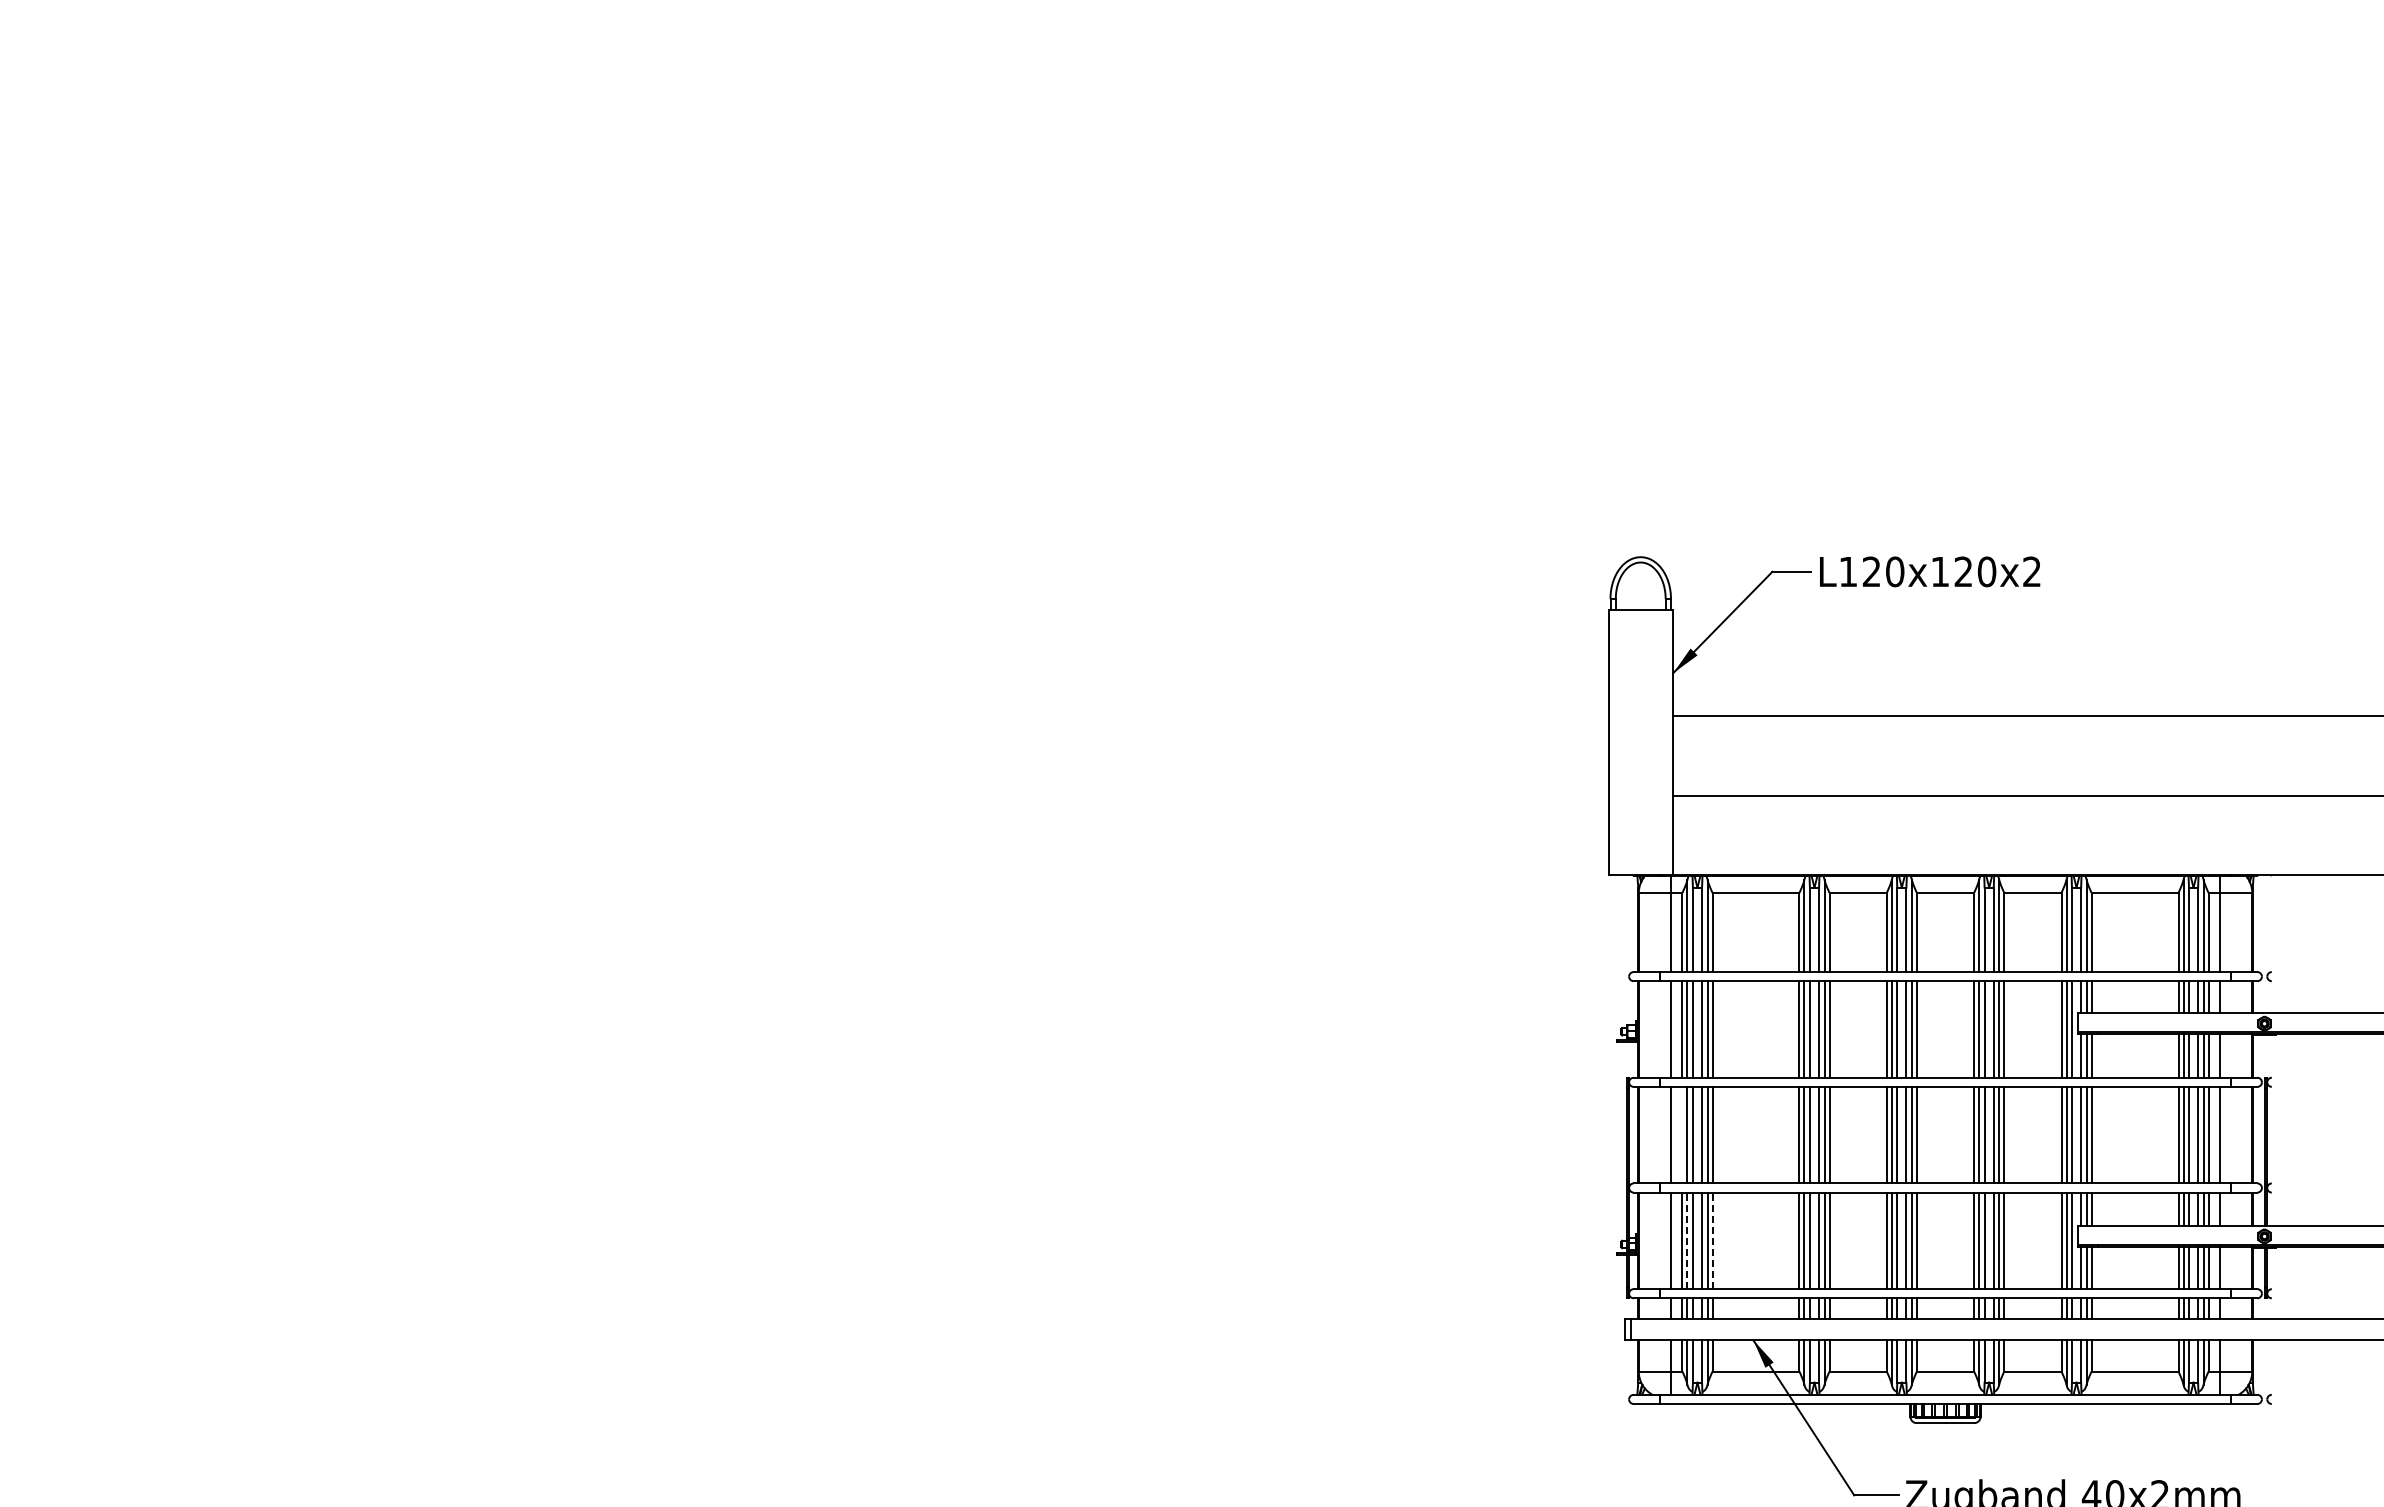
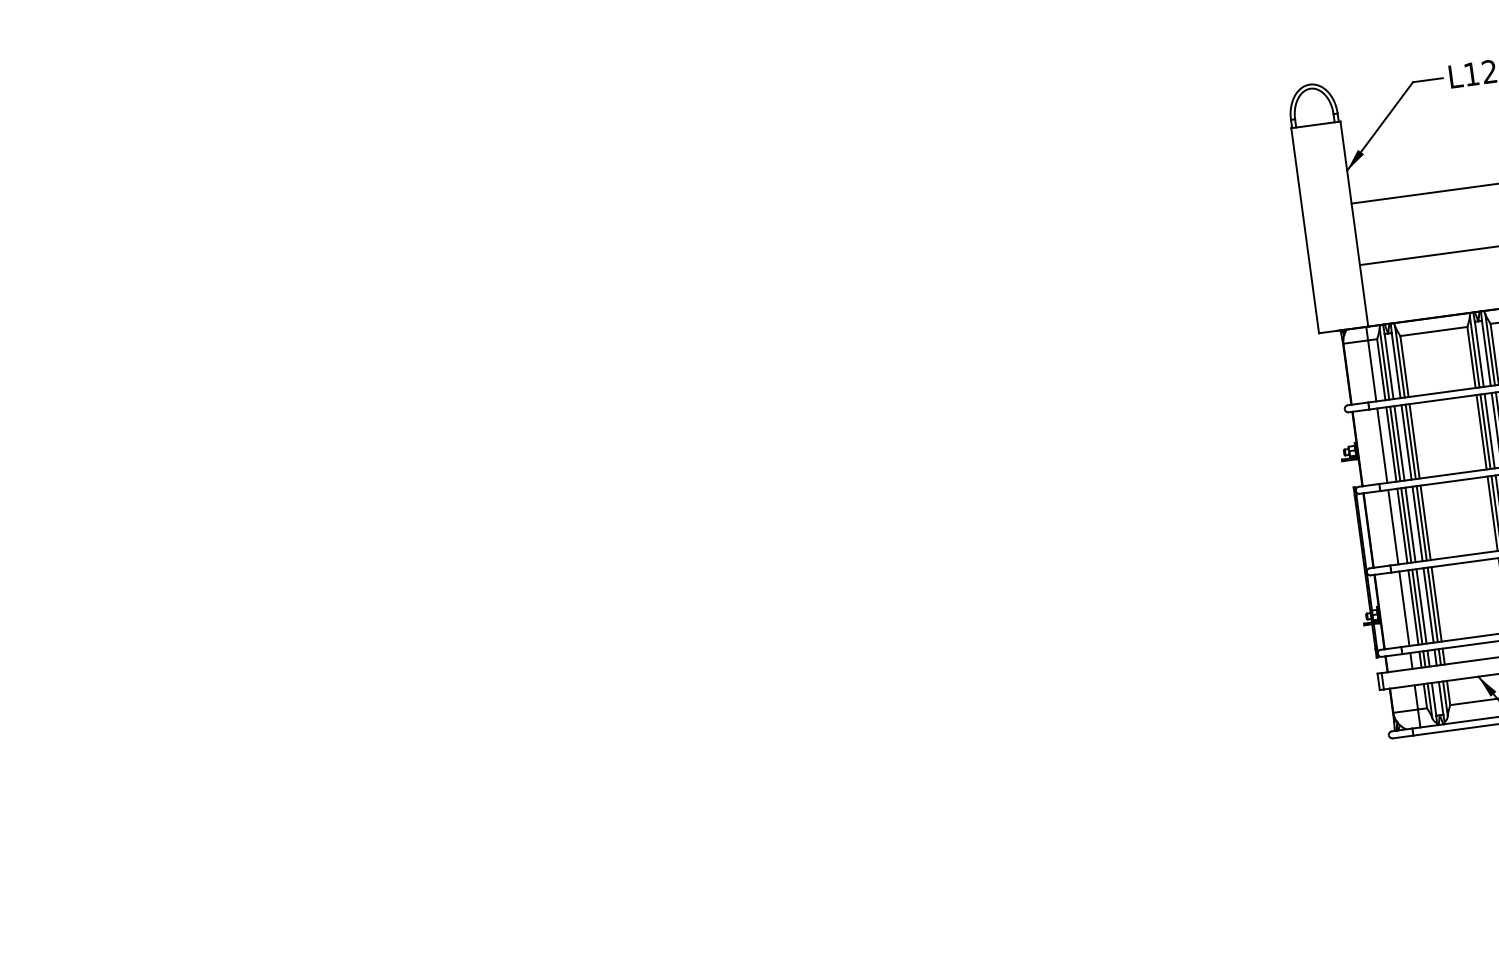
line: (1682, 1134) -> (1402, 525), added
line: (1687, 1240) -> (1417, 606), dashed -> solid
line: (1712, 1240) -> (1436, 604), dashed -> solid

